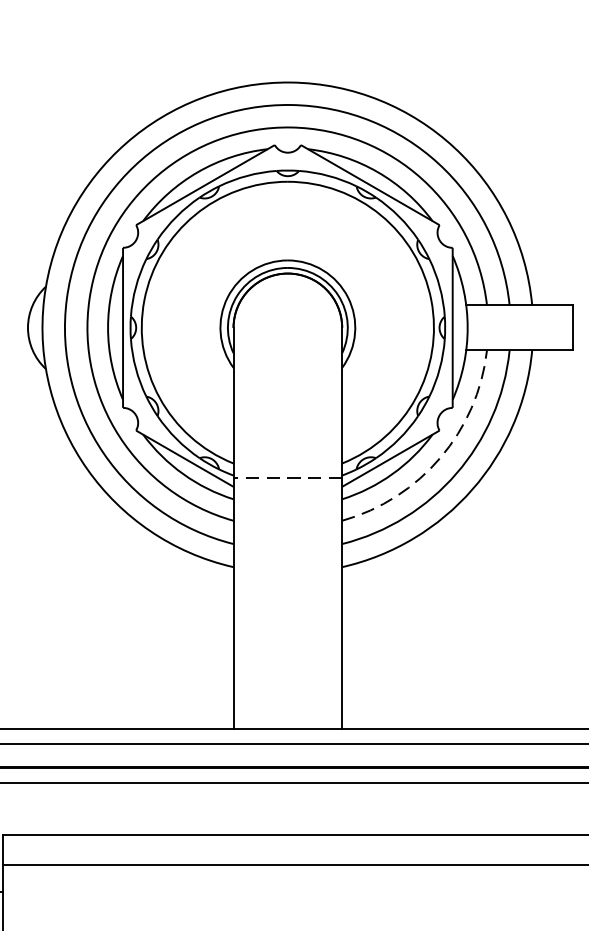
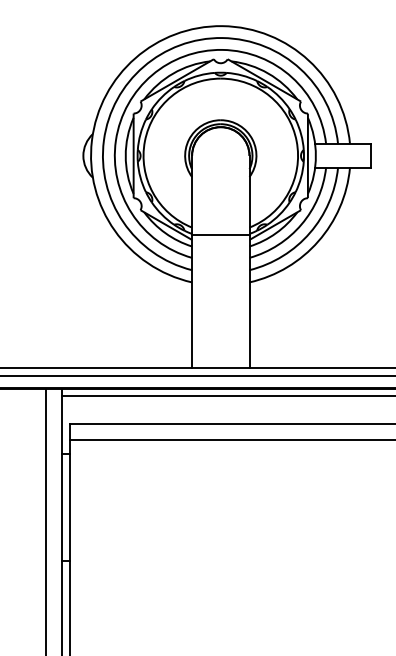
arc: (440, 457) -> (301, 224), dashed -> solid
line: (287, 478) -> (220, 235), dashed -> solid

